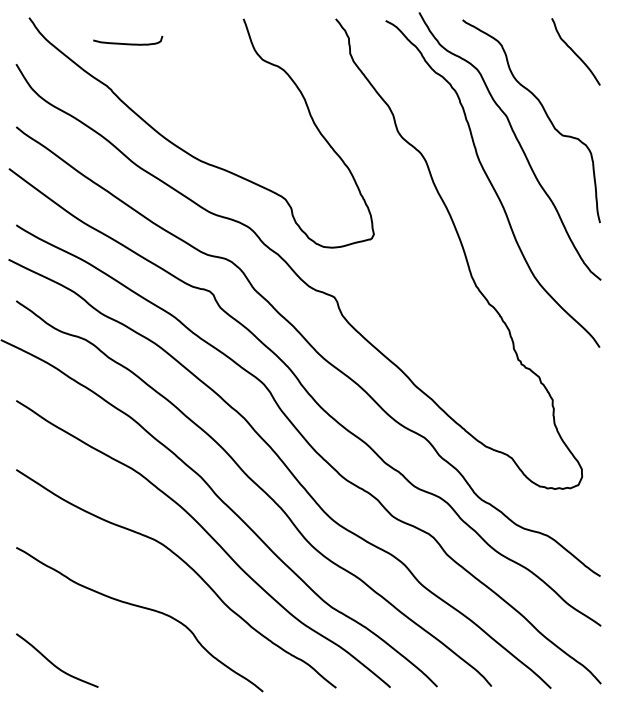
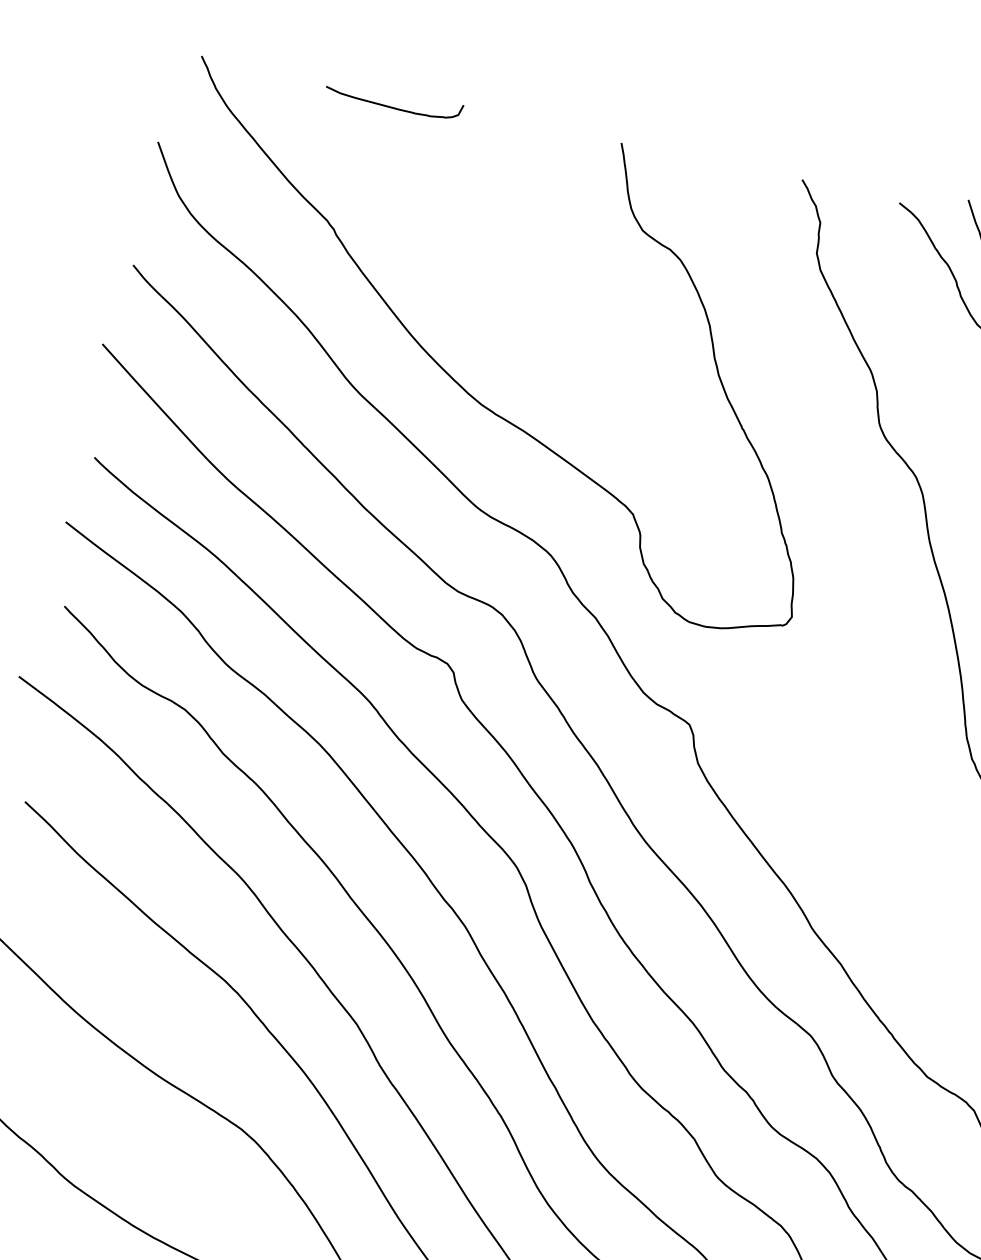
curve: (128, 43) -> (394, 106), moved

